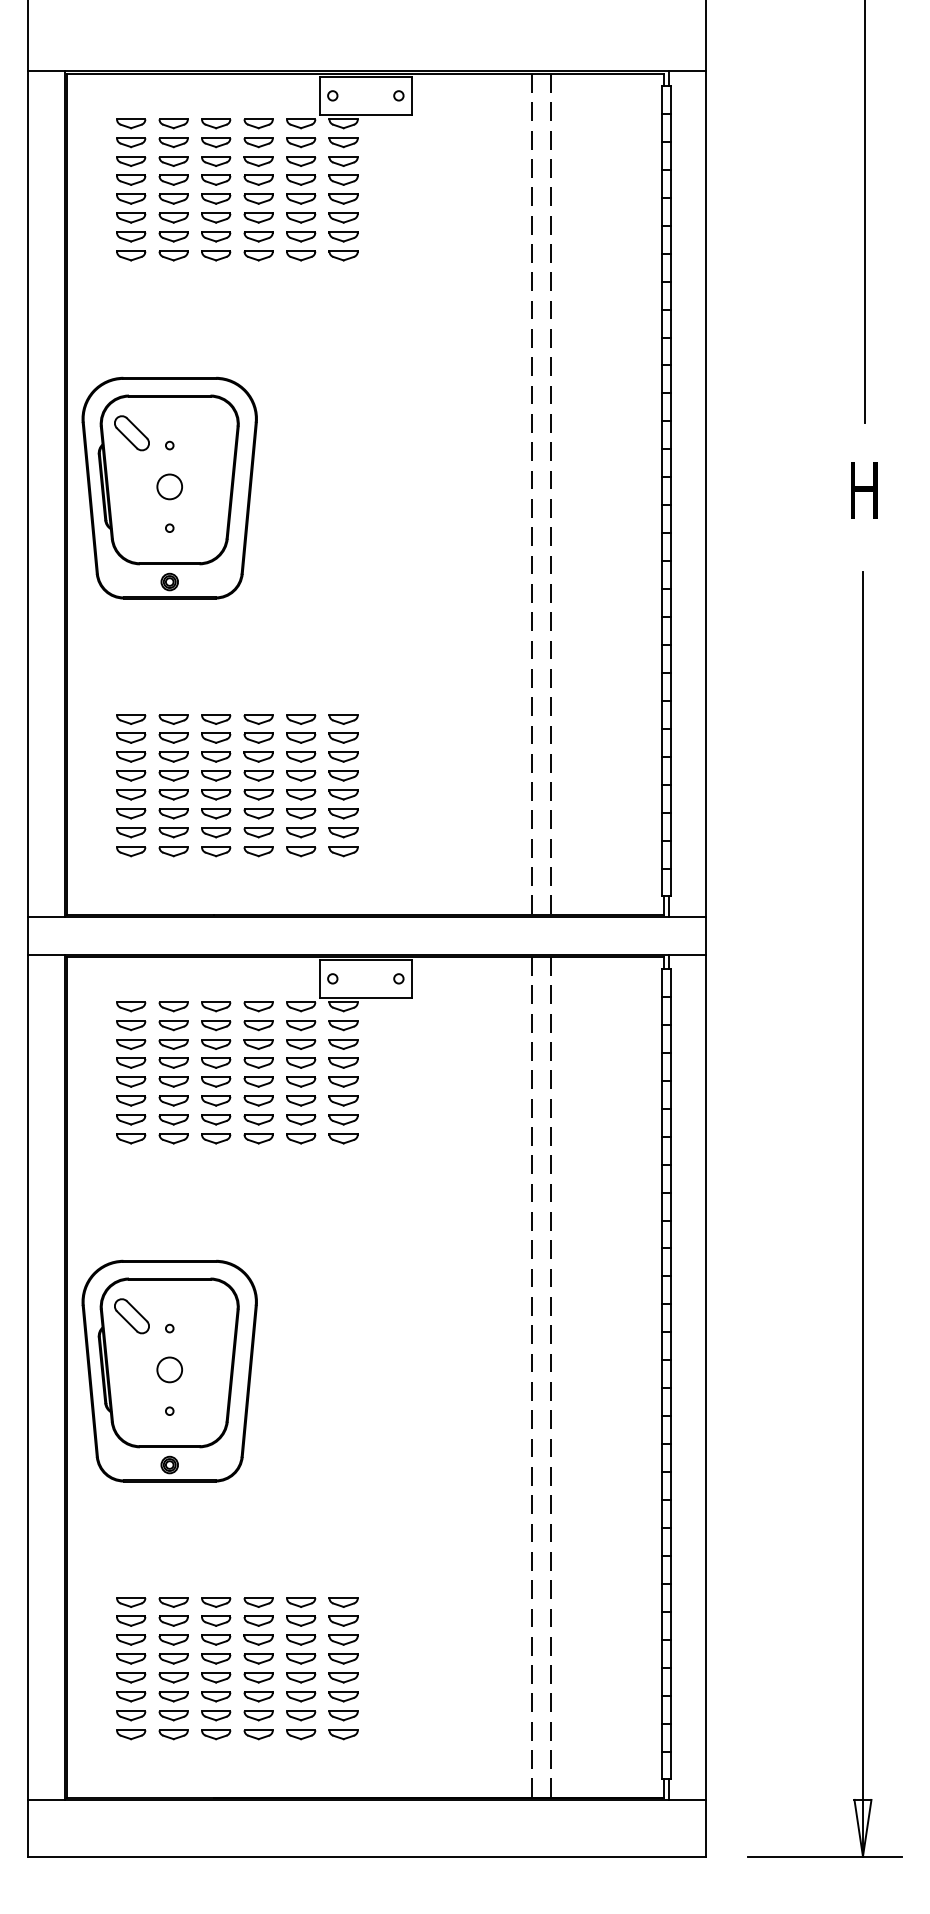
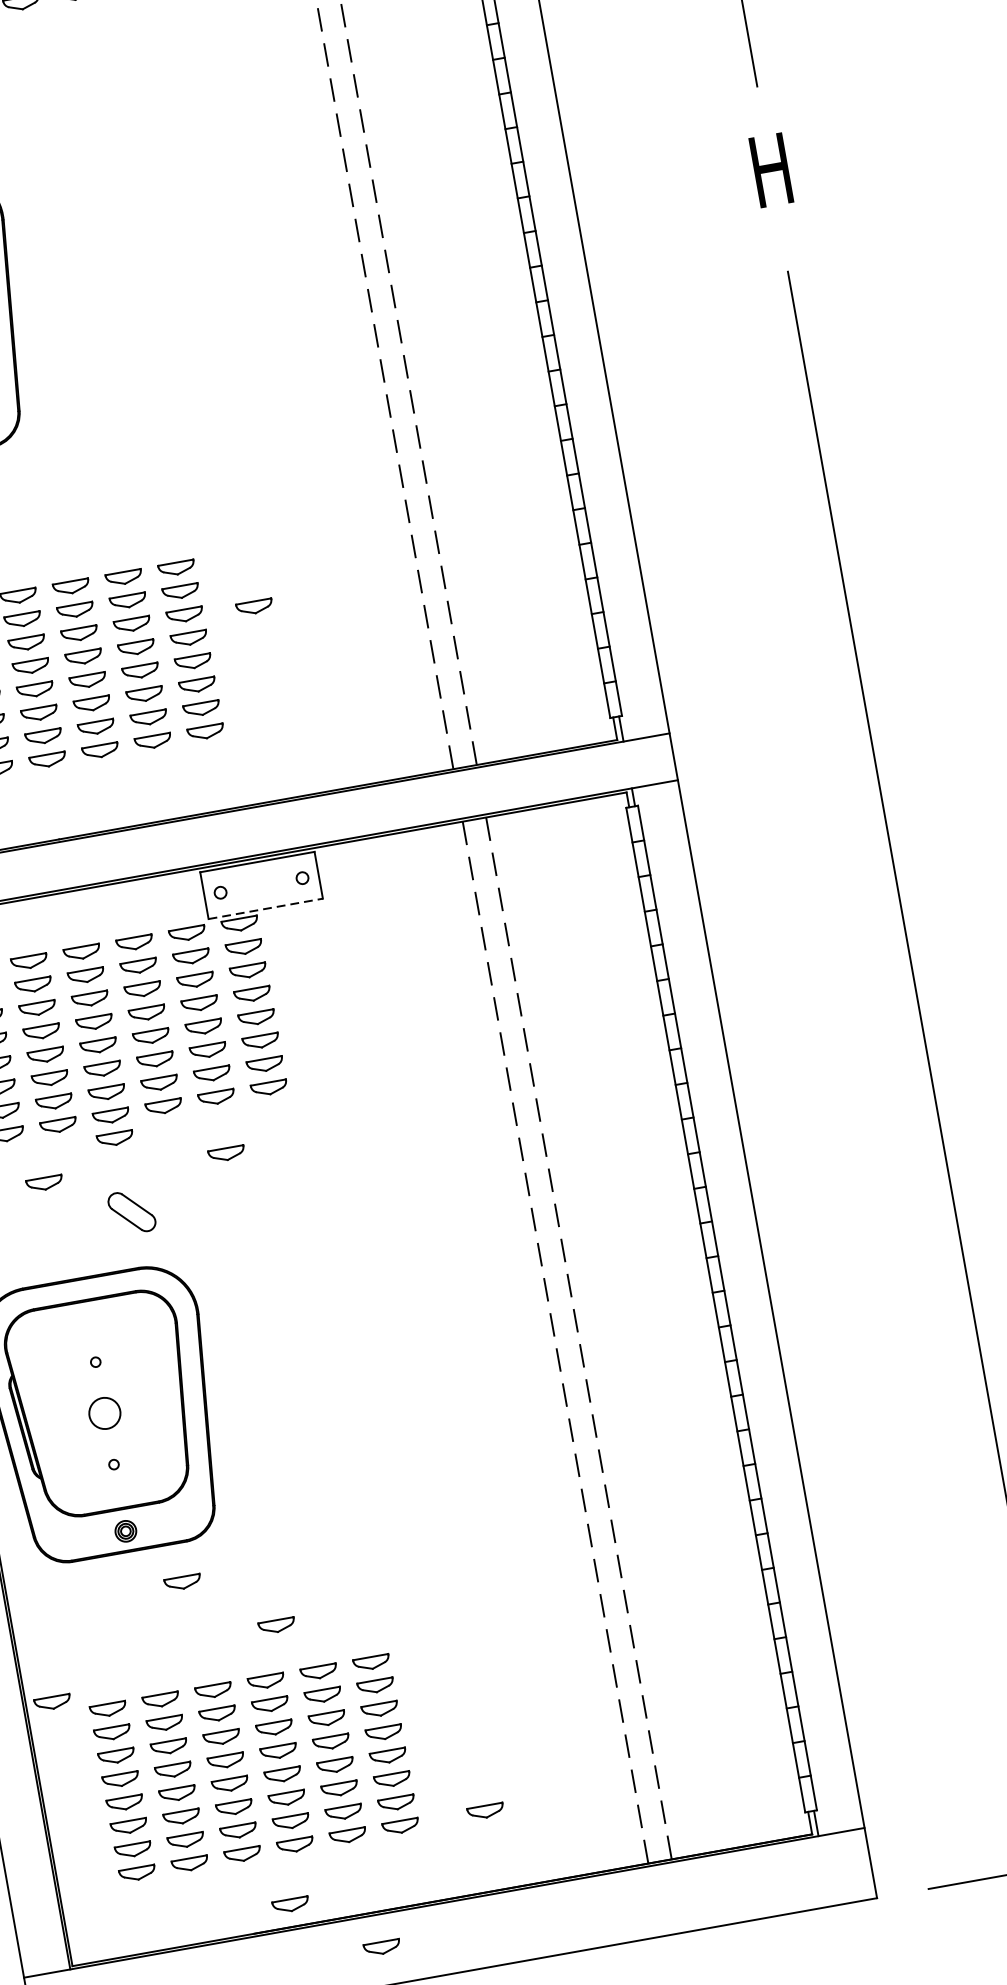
part: (399, 760) -> (255, 607), added
line: (366, 997) -> (266, 908), solid -> dashed
part: (216, 1156) -> (115, 1138), added
part: (154, 1181) -> (44, 1183), added
part: (301, 1183) -> (227, 1153), added
part: (131, 1316) -> (131, 1212), moved
part: (207, 1513) -> (183, 1583), added
part: (274, 1560) -> (276, 1626), added
part: (88, 1588) -> (52, 1702), added
part: (412, 1734) -> (486, 1811), added
part: (246, 1780) -> (290, 1905), added
part: (312, 1826) -> (382, 1947), added

